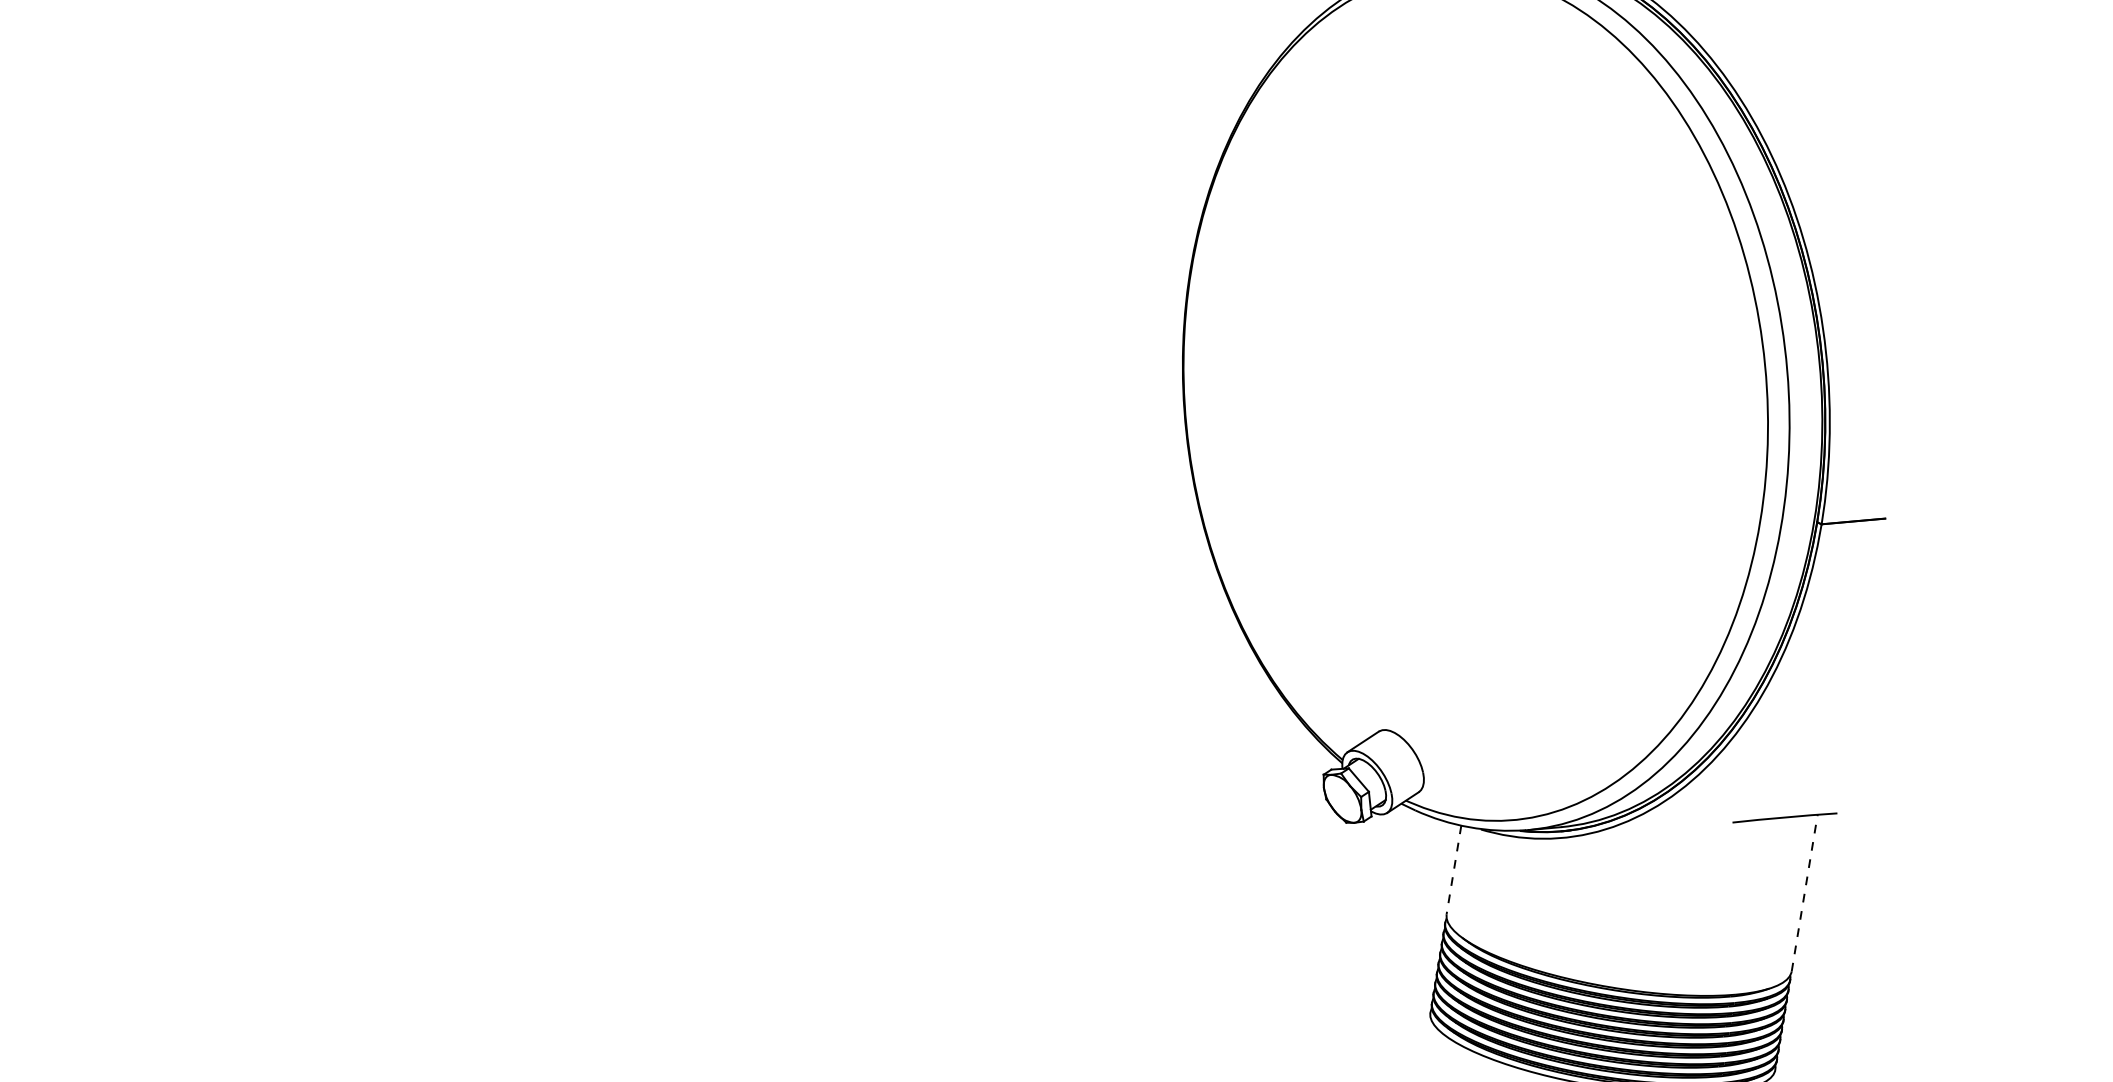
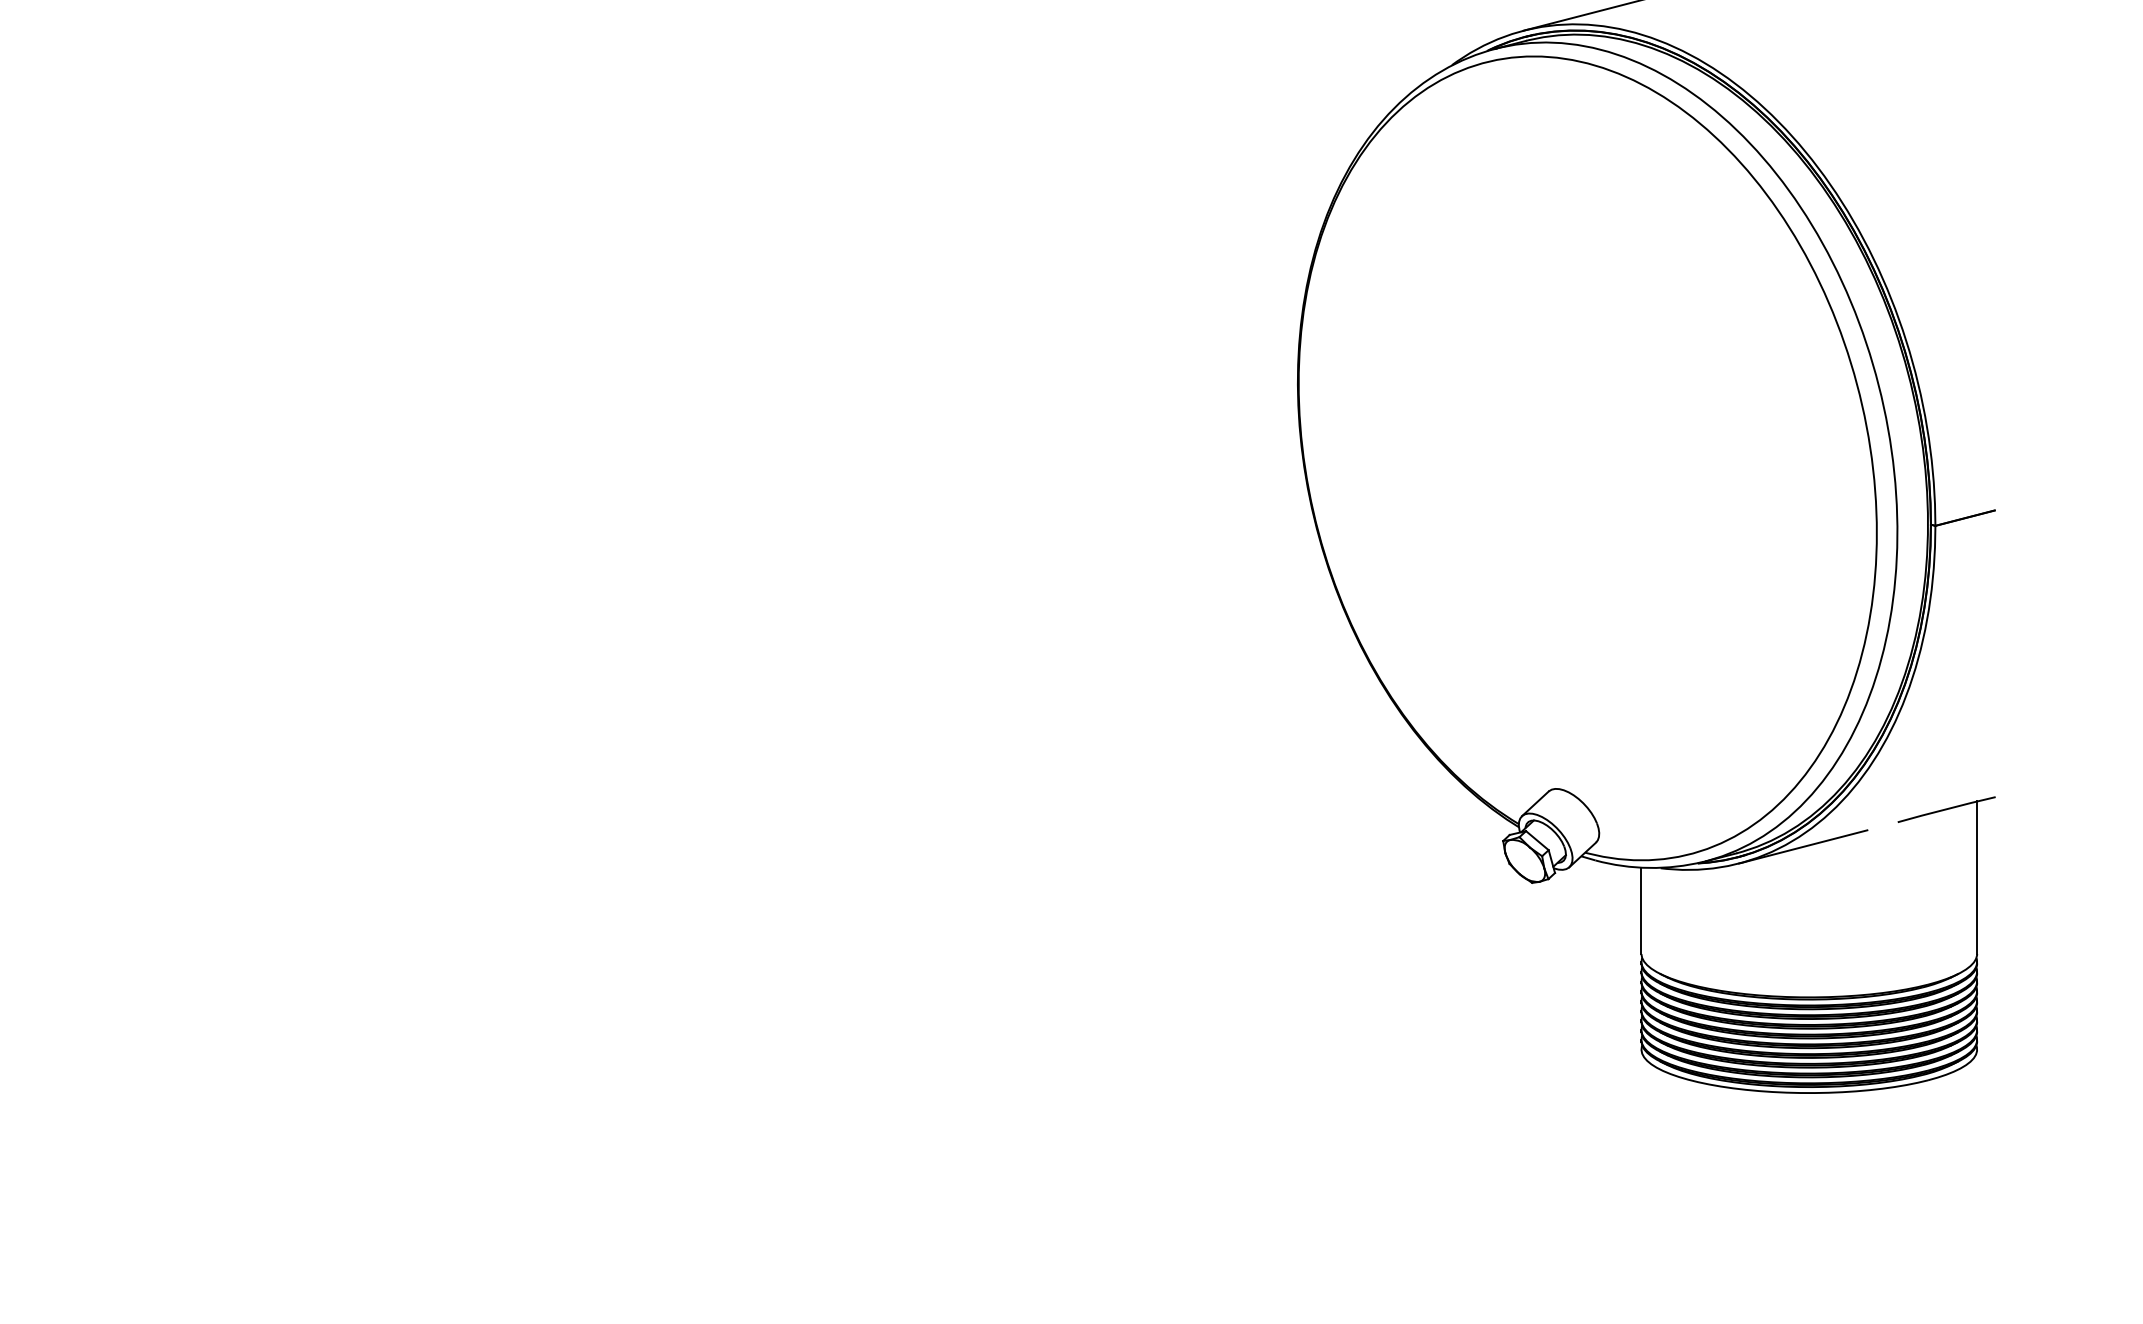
line: (1631, 831) -> (1803, 846), added
line: (1453, 870) -> (1641, 911), dashed -> solid
line: (1805, 892) -> (1977, 877), dashed -> solid

